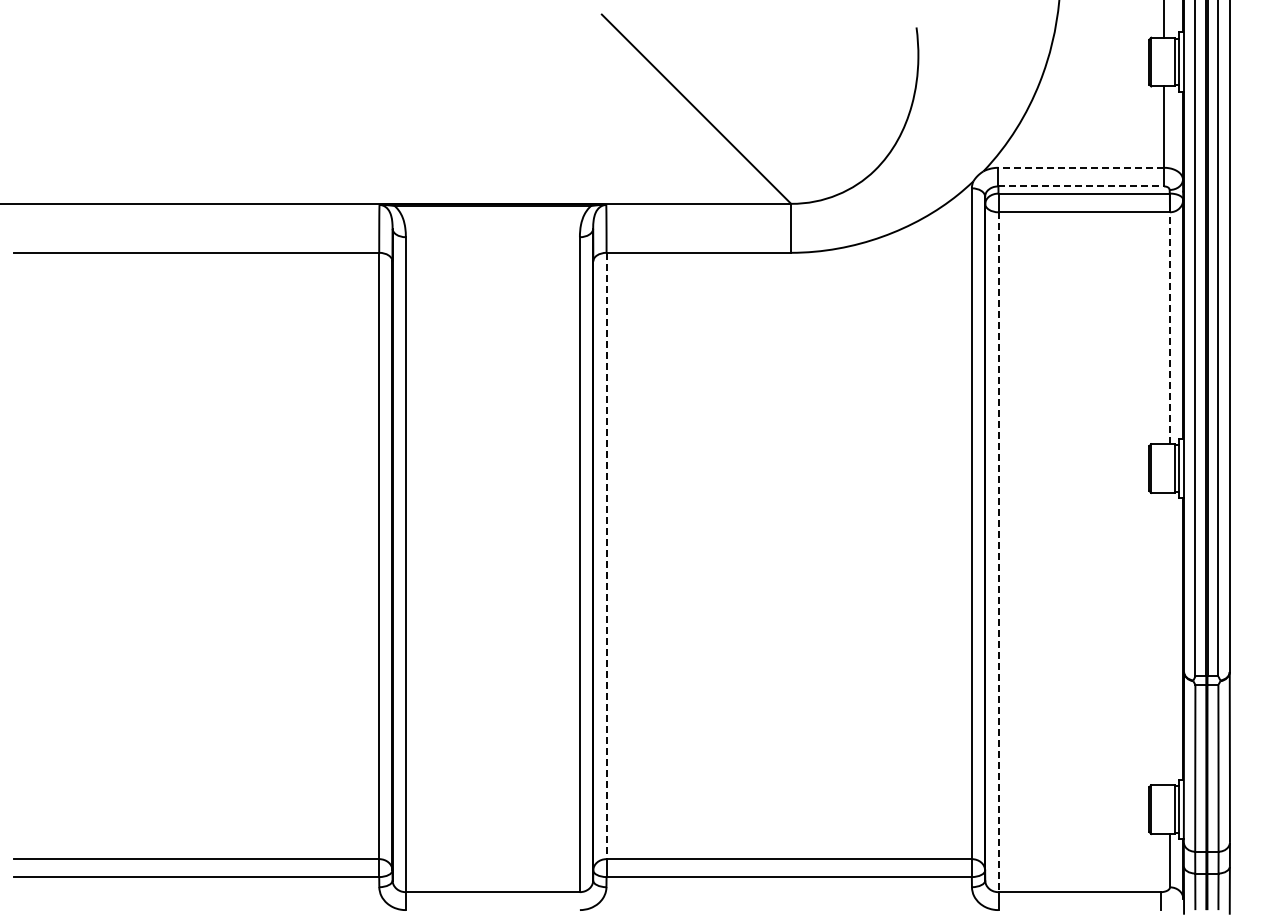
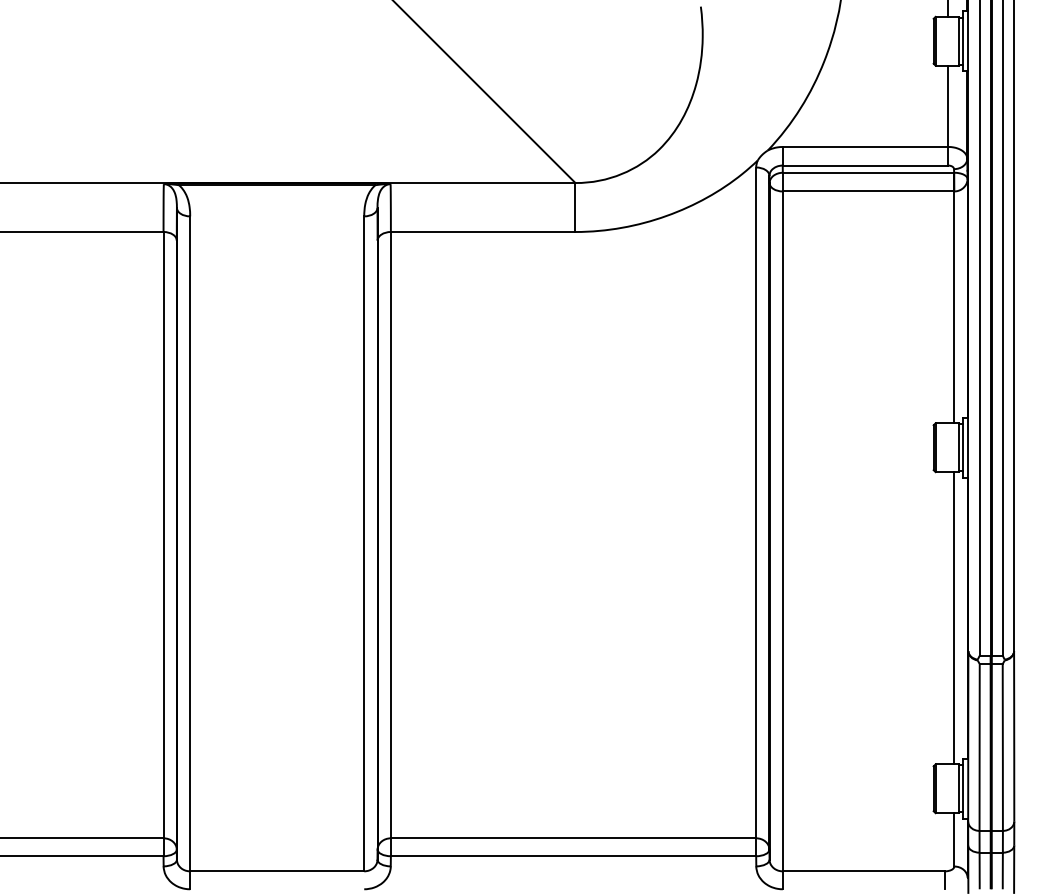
line: (1081, 167) -> (865, 146), dashed -> solid
line: (1081, 186) -> (865, 165), dashed -> solid
line: (1170, 328) -> (954, 307), dashed -> solid
line: (998, 552) -> (782, 531), dashed -> solid
line: (606, 556) -> (390, 535), dashed -> solid
line: (1170, 638) -> (954, 617), added

